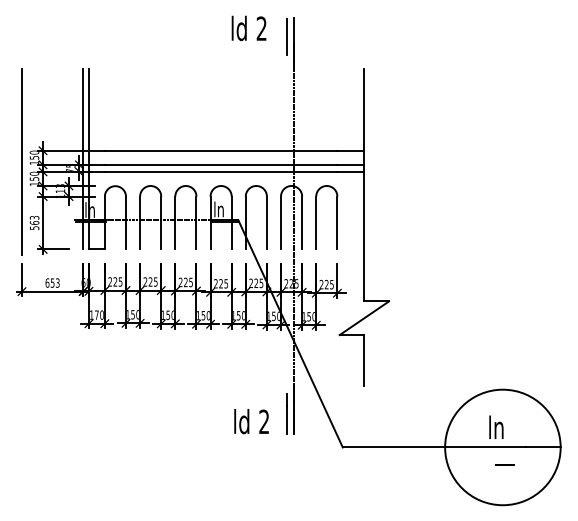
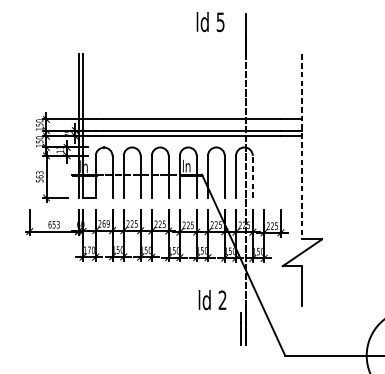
text: (261, 28) -> (220, 22), 2 -> 5
line: (286, 36) -> (240, 28), removed
line: (22, 162) -> (30, 128), removed
line: (364, 185) -> (302, 147), solid -> dashed
part: (316, 217) -> (264, 172), removed
line: (302, 222) -> (253, 176), solid -> dashed
text: (117, 281) -> (105, 223), 225 -> 269
text: (251, 421) -> (212, 299), moved

